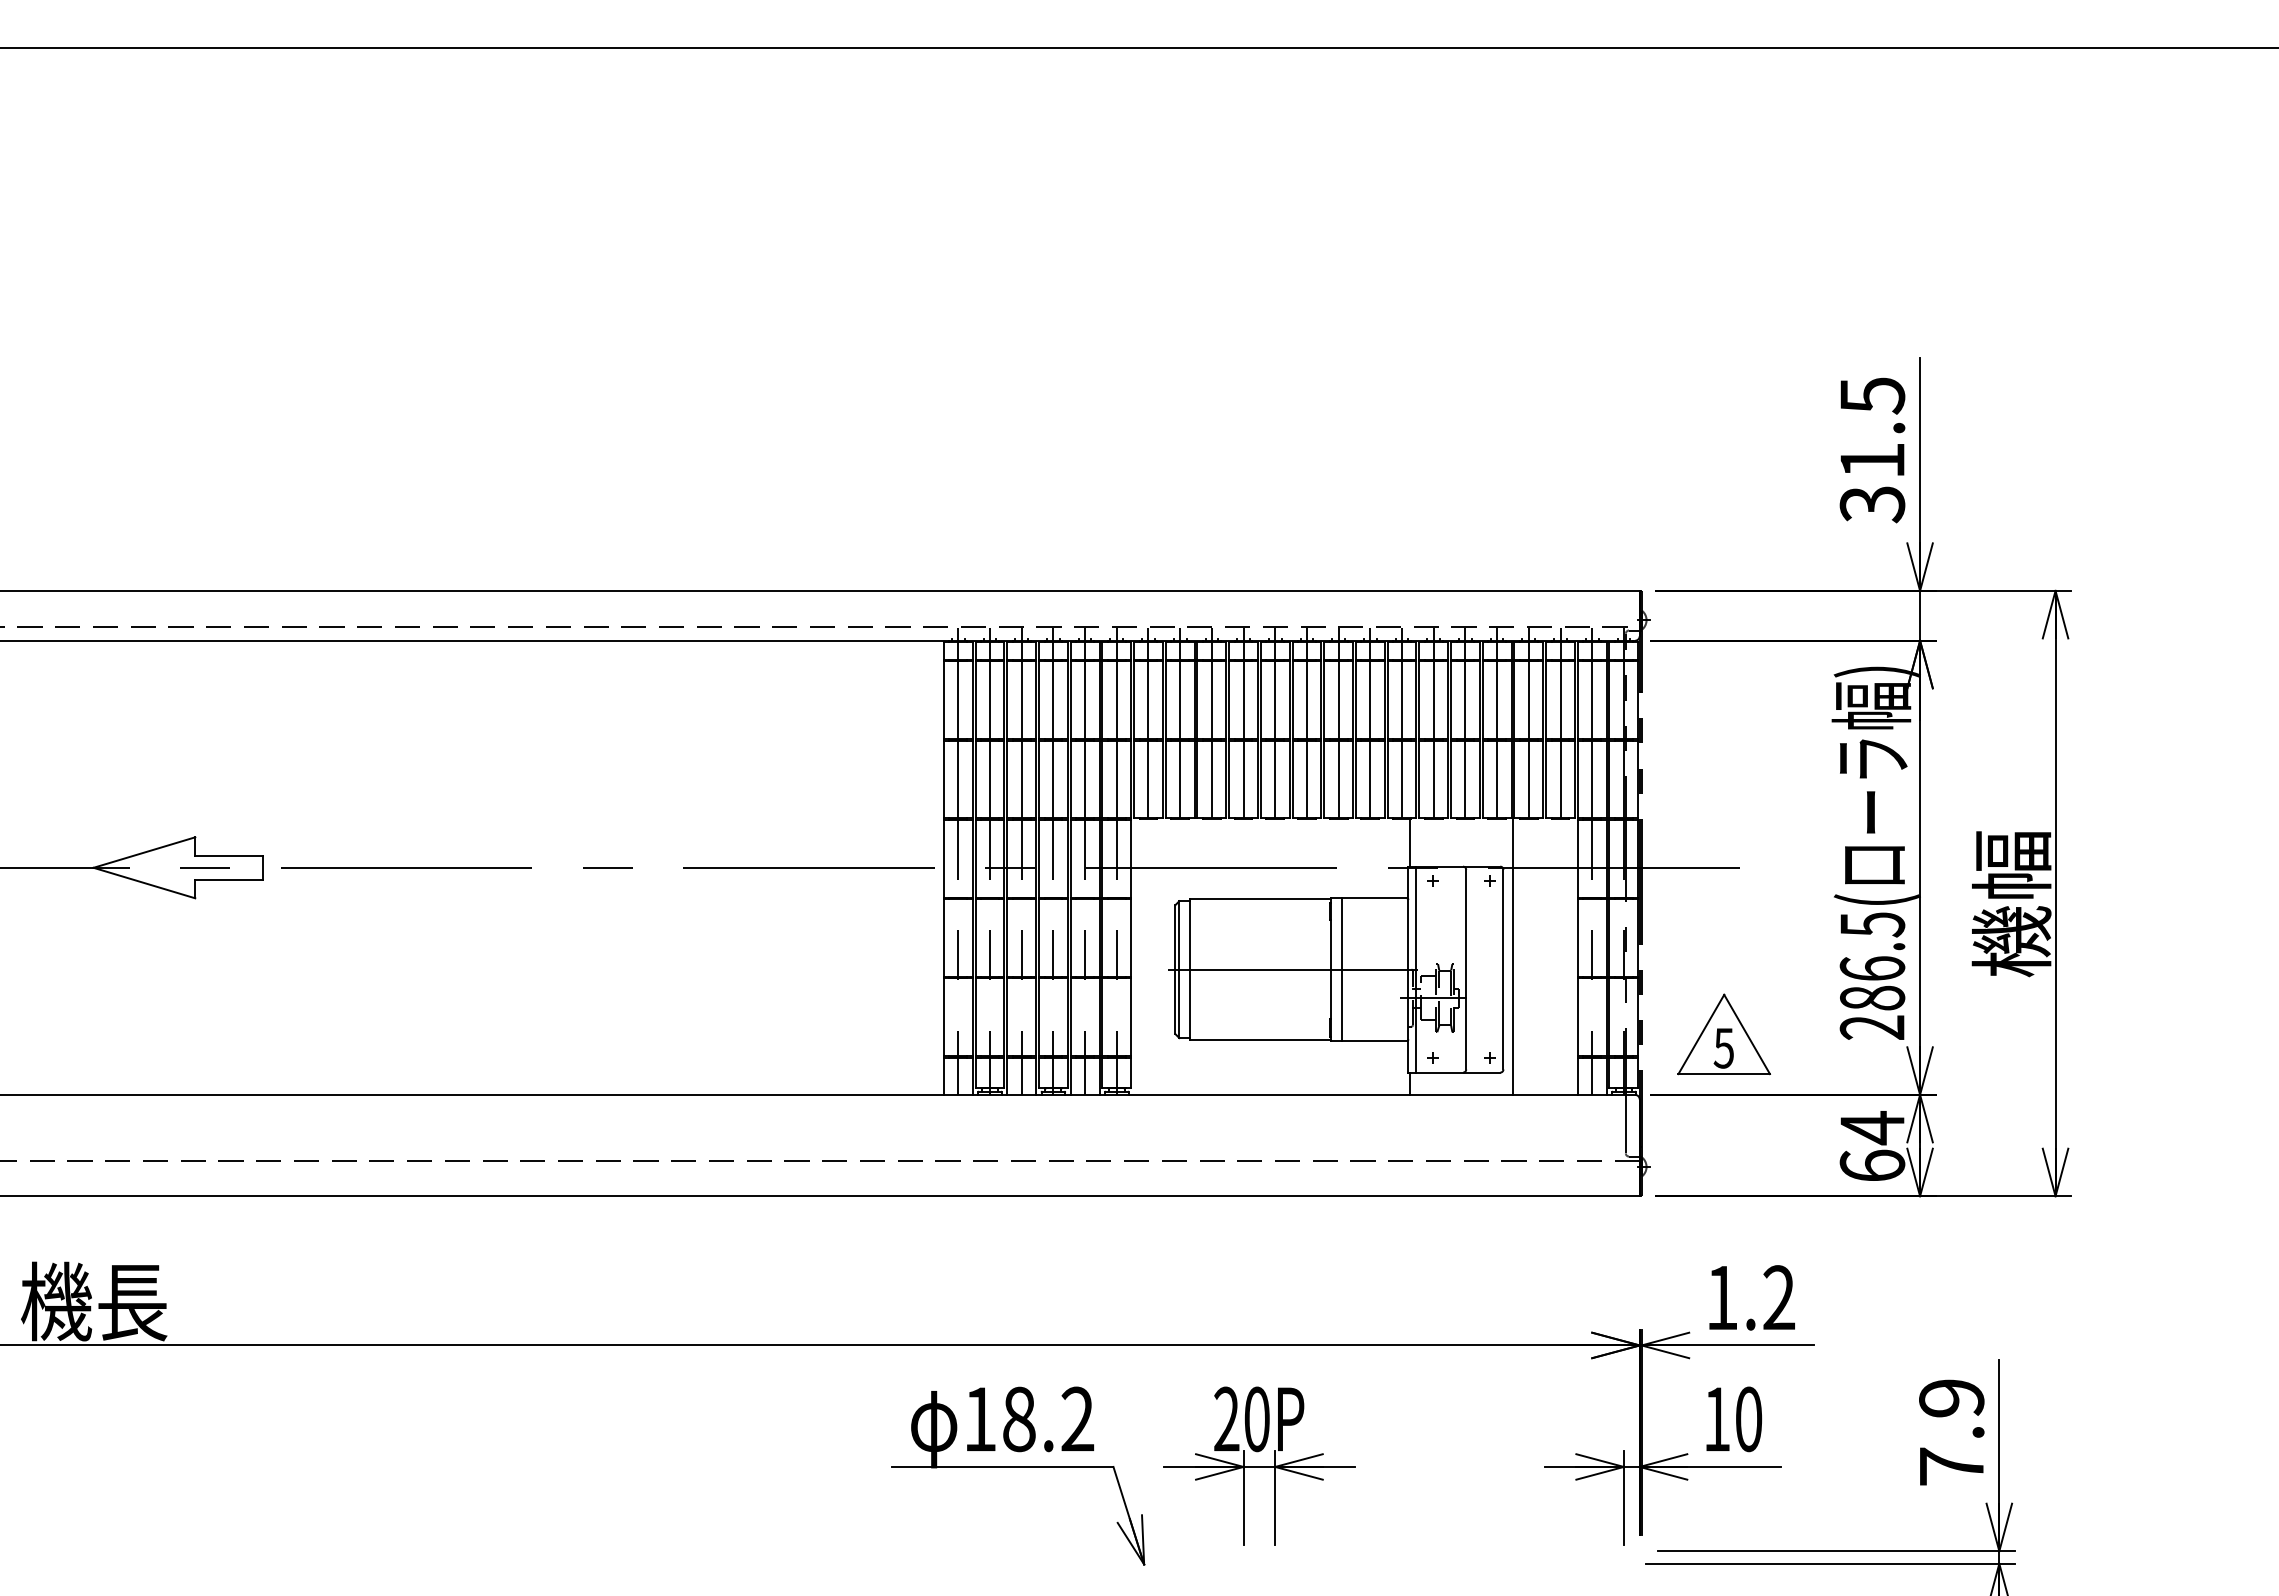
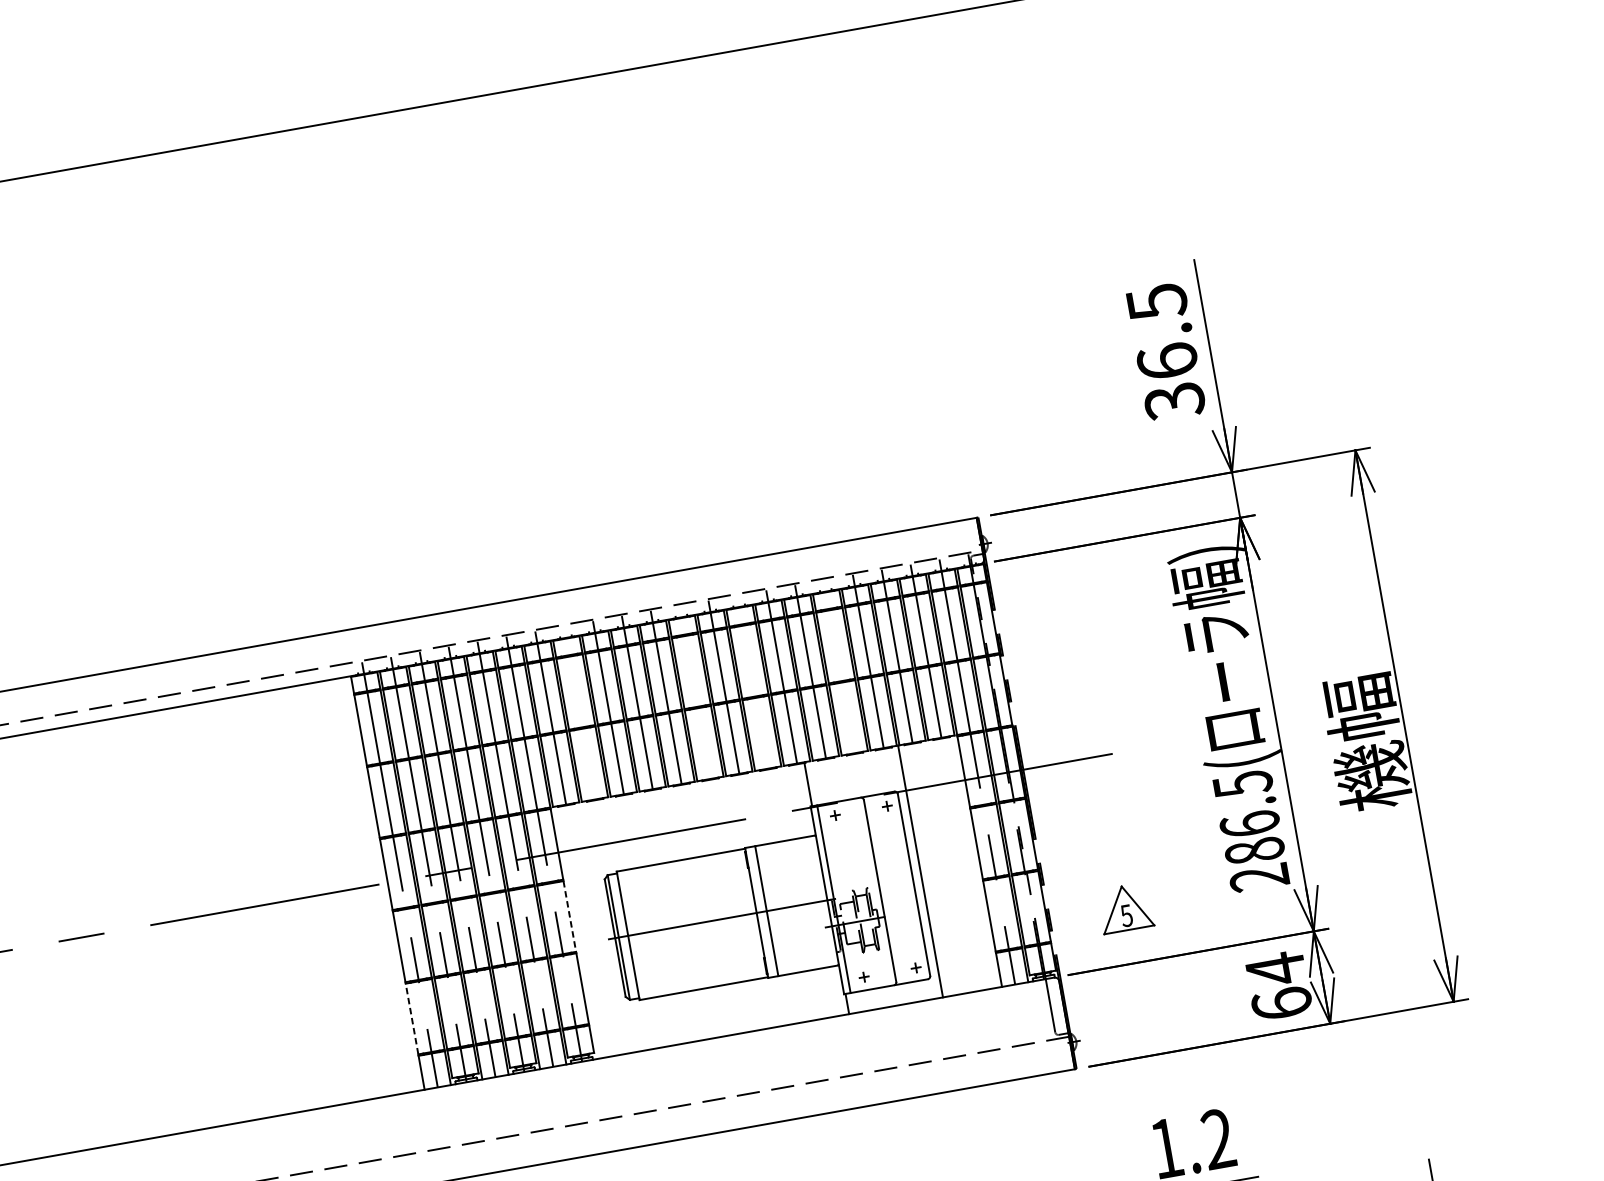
text: (1872, 459) -> (1167, 360), 31.5 -> 36.5
line: (1180, 723) -> (579, 713), removed
line: (1306, 723) -> (694, 692), removed
line: (1370, 723) -> (752, 682), removed
line: (1465, 723) -> (839, 666), removed
line: (1131, 937) -> (570, 916), solid -> dashed
line: (943, 1017) -> (411, 1019), solid -> dashed
part: (1723, 1034) -> (1124, 908), size x0.6

